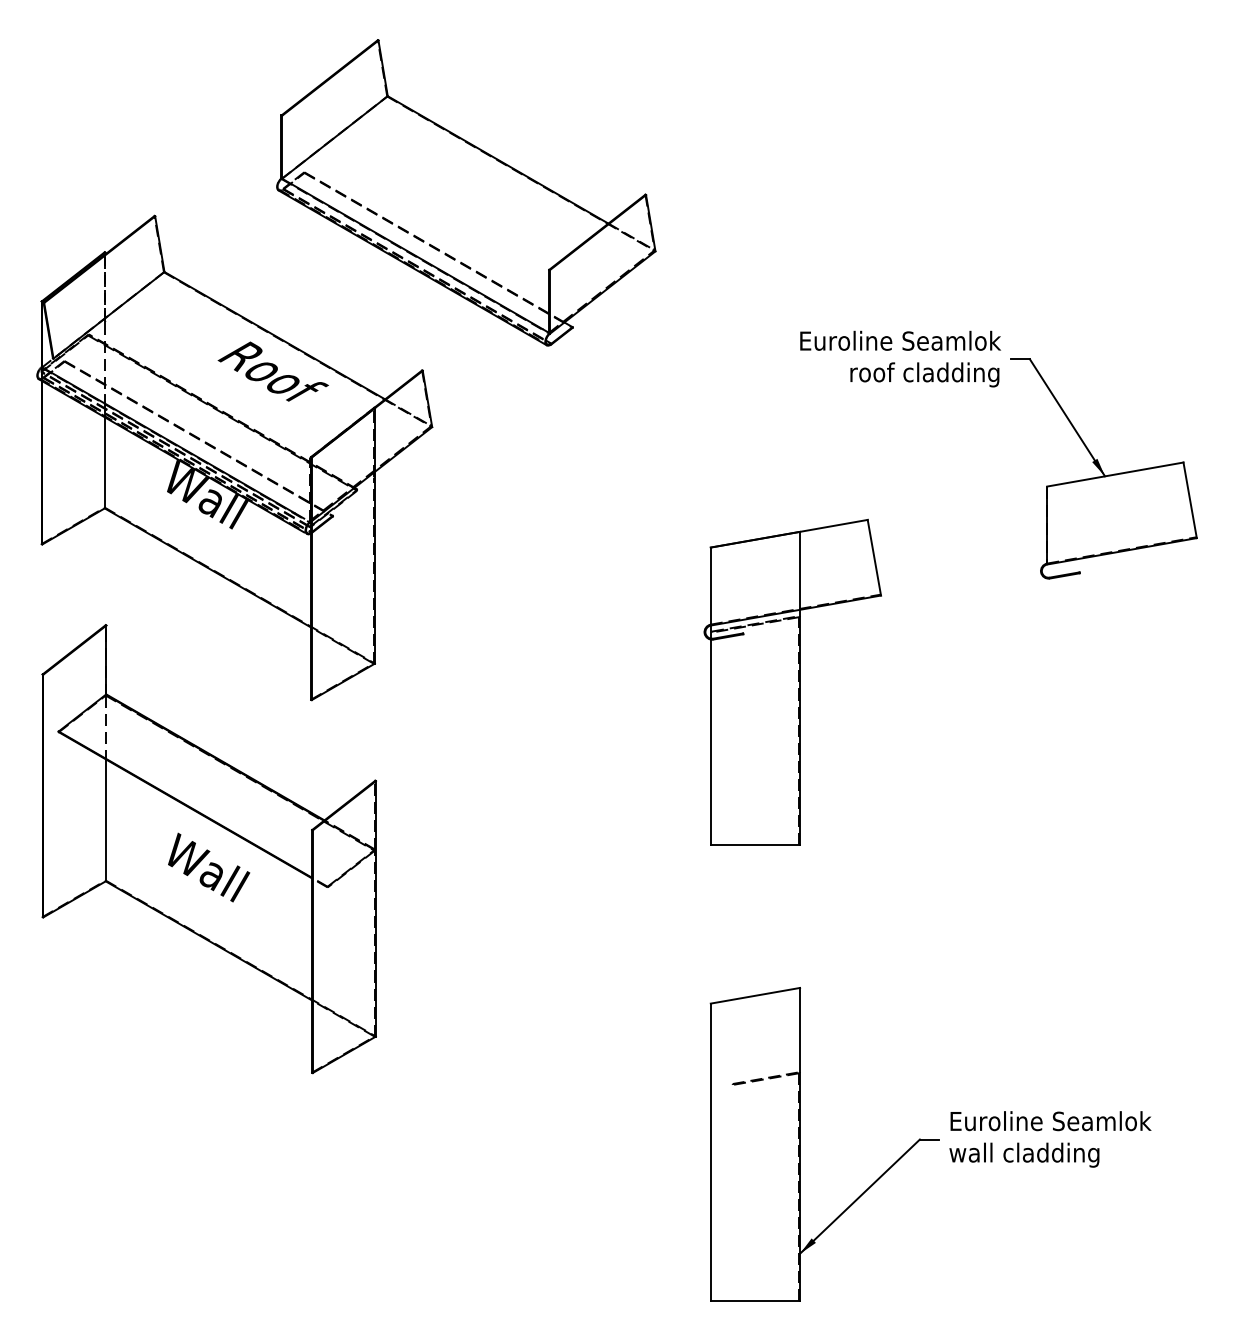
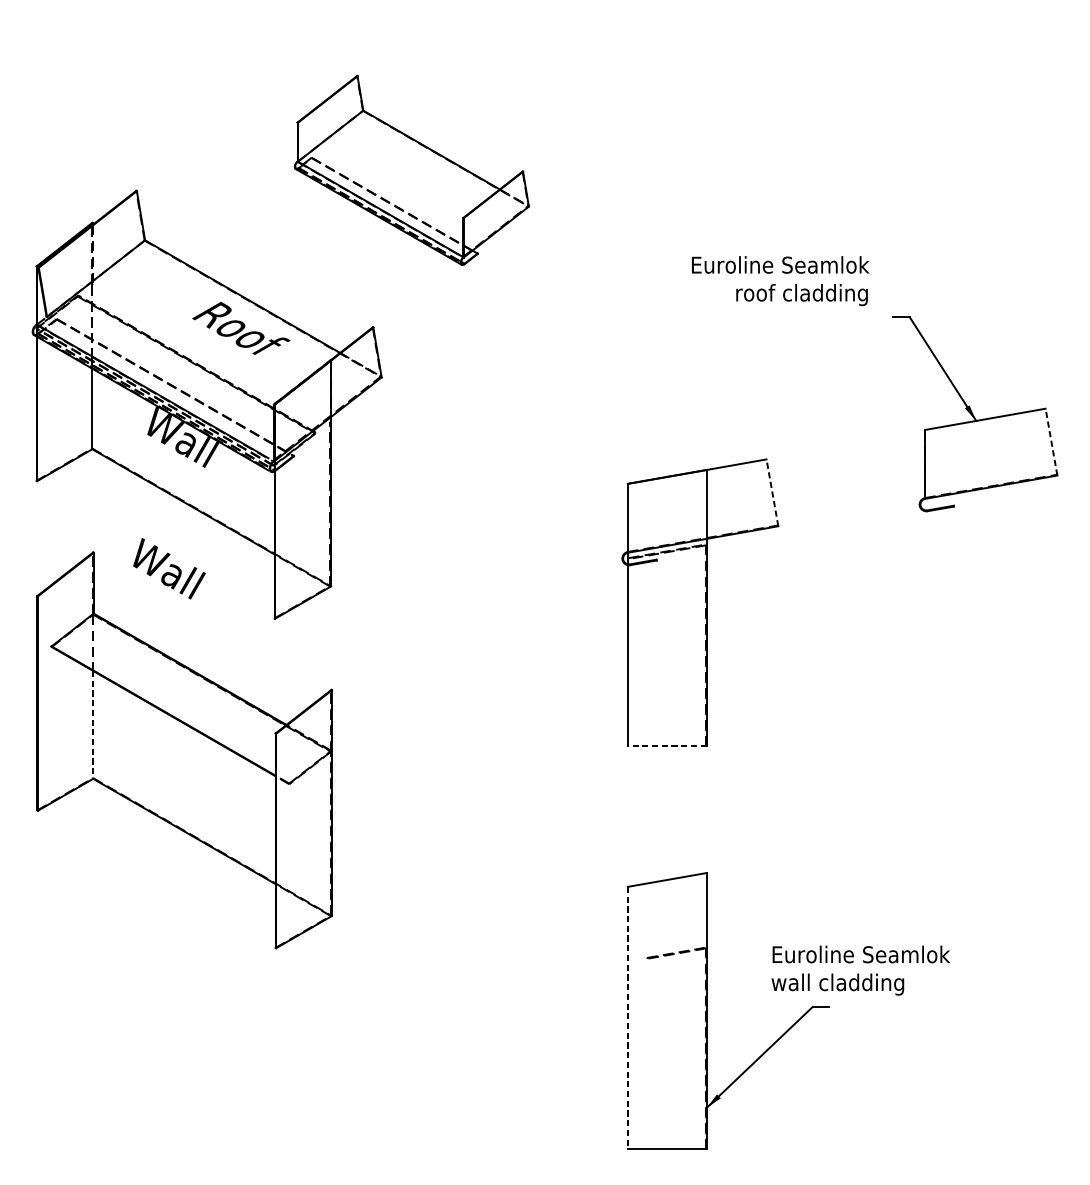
part: (466, 192) -> (412, 170), size x0.7
text: (900, 358) -> (780, 280), moved
line: (1190, 499) -> (1051, 441), solid -> dashed
line: (874, 557) -> (772, 492), solid -> dashed
line: (105, 820) -> (92, 725), solid -> dashed
line: (755, 844) -> (667, 746), solid -> dashed
text: (209, 867) -> (169, 568), moved
text: (1050, 1139) -> (860, 970), moved
line: (710, 1152) -> (627, 1018), solid -> dashed

